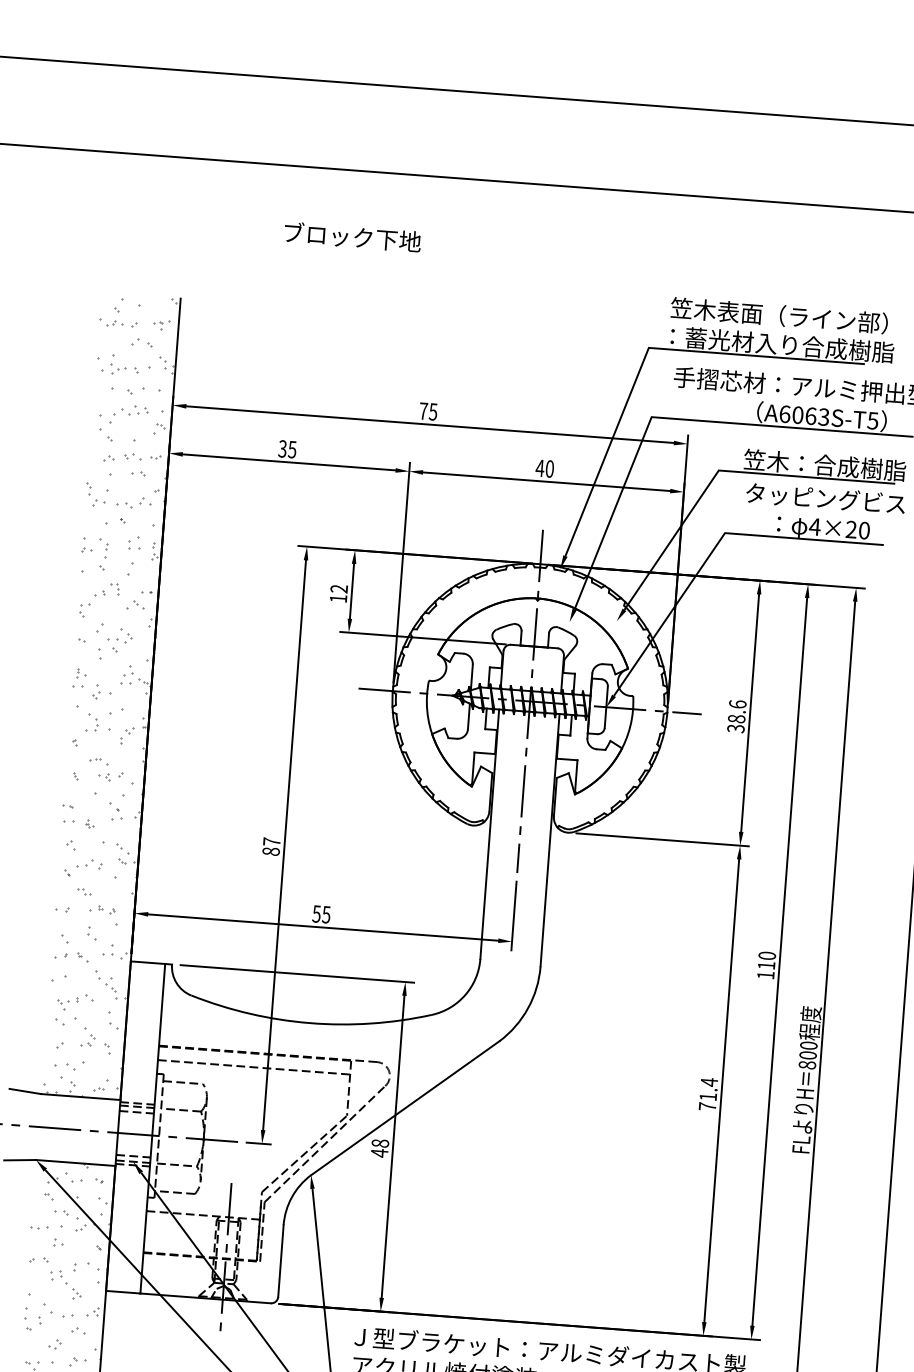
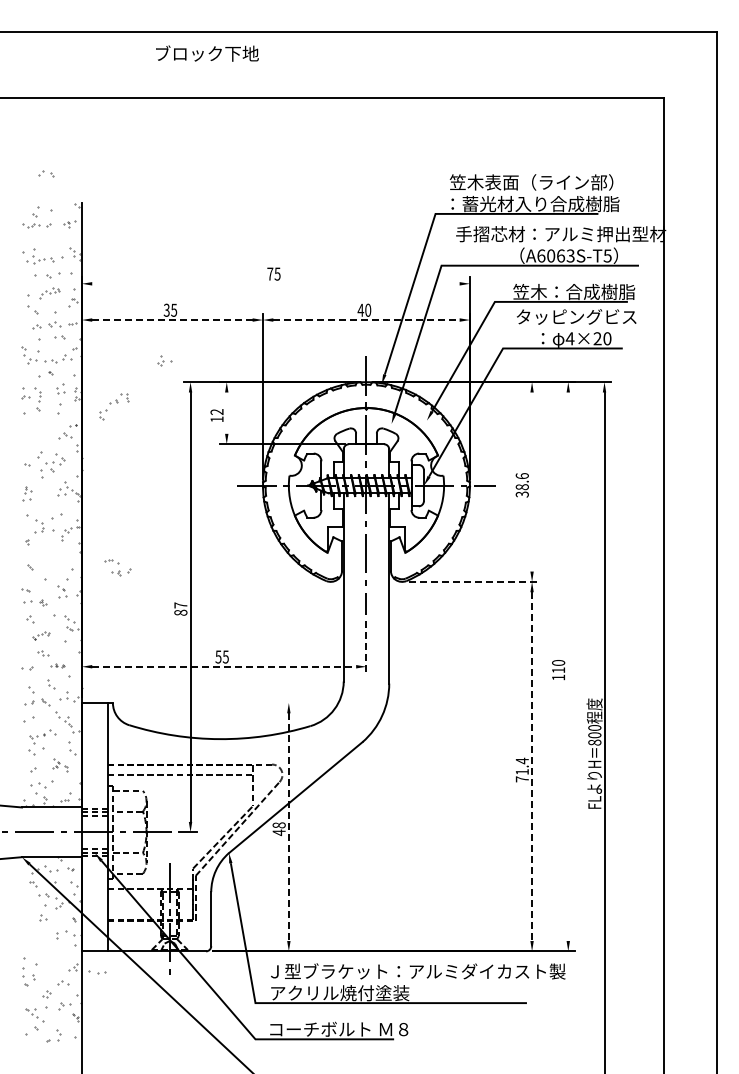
text: (352, 236) -> (207, 53), moved
part: (142, 342) -> (46, 173), moved
part: (128, 414) -> (49, 293), size x0.7
line: (429, 424) -> (275, 283), removed
line: (289, 463) -> (172, 320), solid -> dashed
line: (546, 482) -> (366, 320), solid -> dashed
line: (351, 590) -> (226, 412), removed
part: (100, 599) -> (114, 406), moved
part: (101, 691) -> (164, 360), moved
line: (750, 712) -> (532, 481), removed
part: (106, 769) -> (117, 567), moved
line: (662, 839) -> (473, 581), solid -> dashed
part: (84, 867) -> (41, 635), size x0.6
part: (102, 909) -> (57, 665), size x0.7
line: (513, 916) -> (366, 647), solid -> dashed
line: (323, 927) -> (224, 666), solid -> dashed
line: (780, 961) -> (568, 666), removed
line: (297, 973) -> (207, 702), removed
part: (95, 1040) -> (59, 764), size x0.7
line: (722, 1091) -> (532, 767), solid -> dashed
line: (392, 1147) -> (288, 827), solid -> dashed
part: (39, 1227) -> (28, 907), removed
part: (54, 1277) -> (42, 944), removed
part: (62, 1315) -> (97, 972), moved

